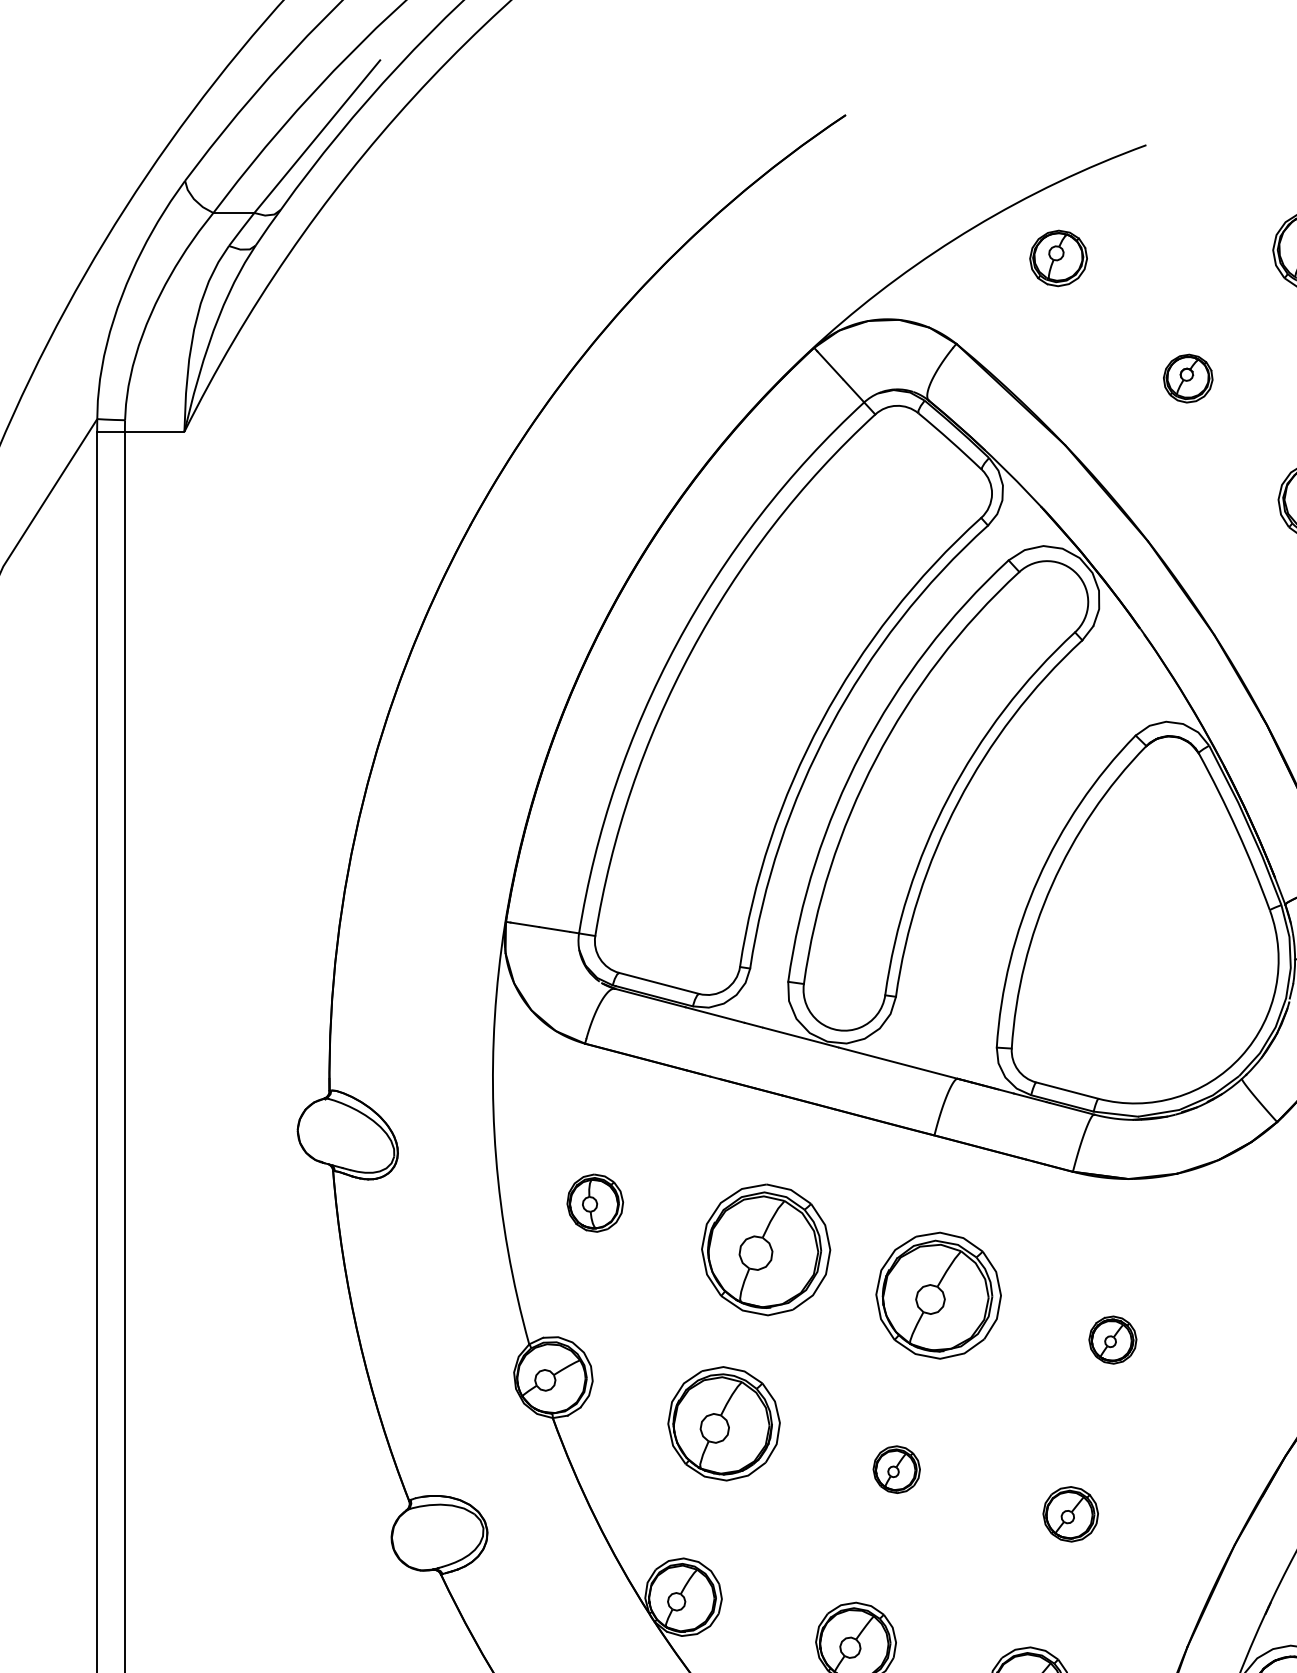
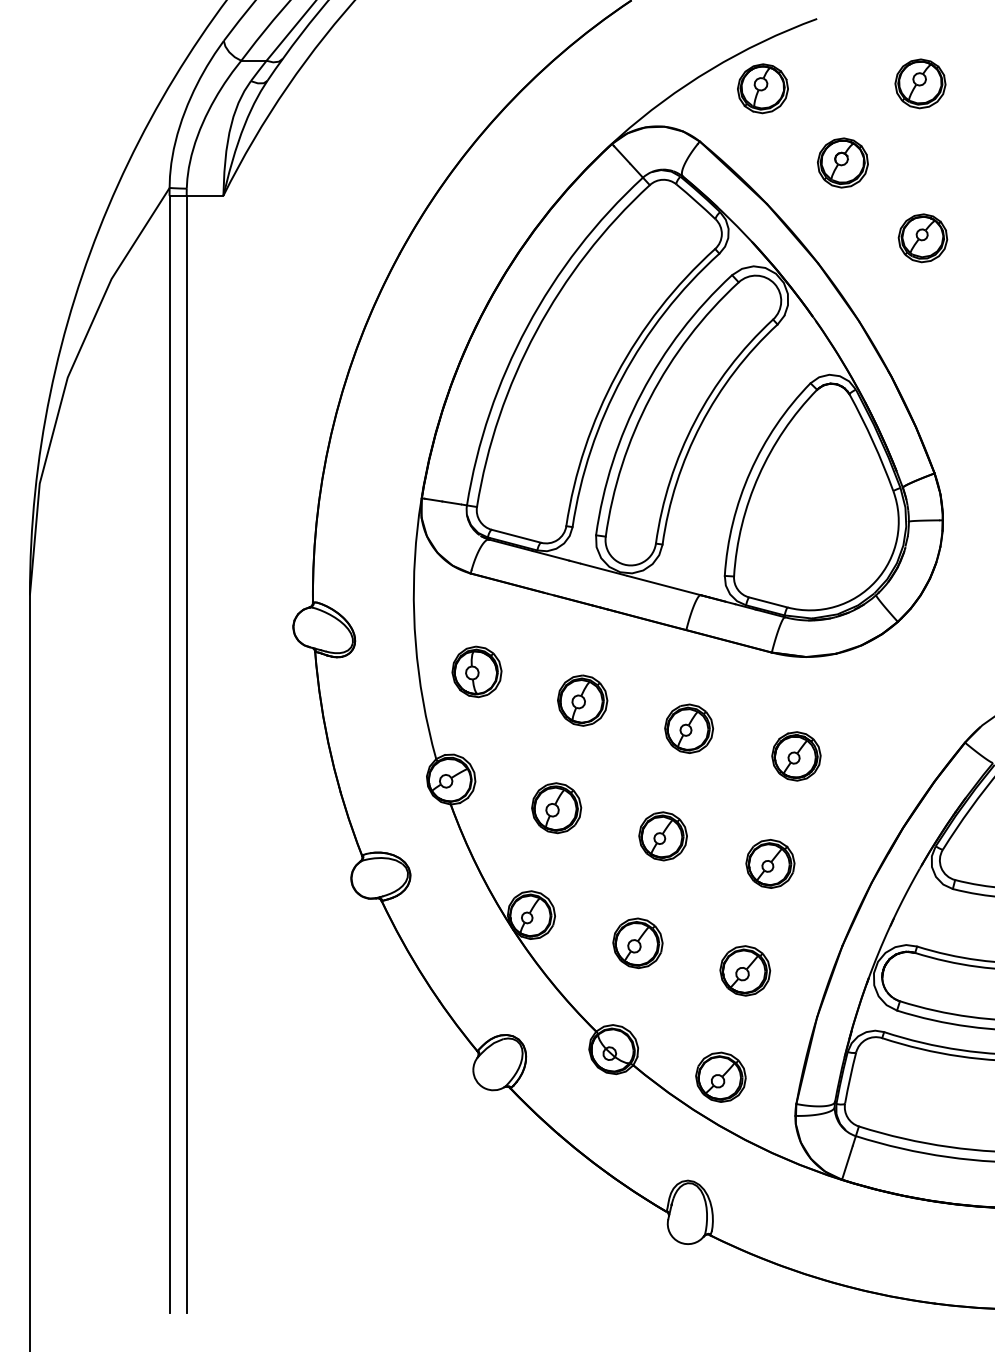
part: (1057, 257) -> (762, 88), size x1.43
part: (1187, 377) -> (842, 162), size x1.67
part: (594, 1202) -> (476, 671), size x1.43
part: (766, 1249) -> (582, 700), size x0.62
part: (939, 1294) -> (689, 728), size x0.62
part: (1112, 1340) -> (796, 756), size x1.67
part: (724, 1424) -> (556, 808), size x0.71
part: (895, 1469) -> (662, 836), size x1.67
part: (1070, 1513) -> (770, 863), size x1.43

